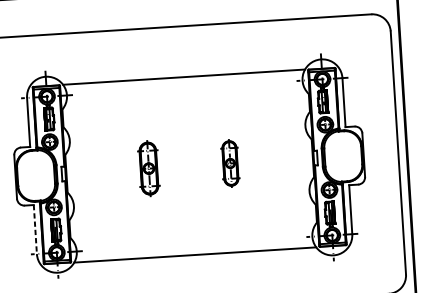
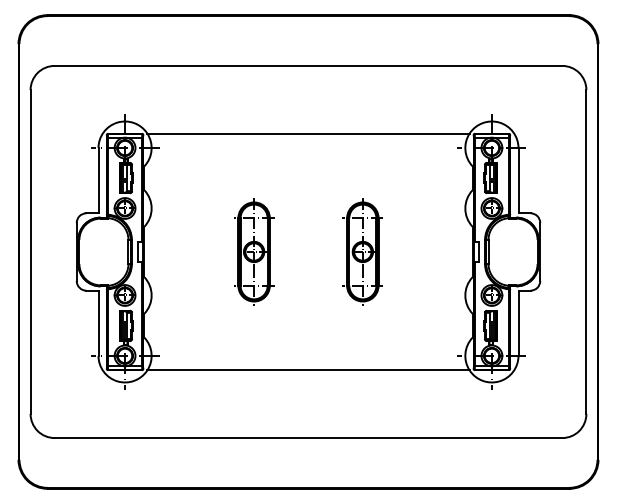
part: (230, 163) -> (362, 251), size x1.67
part: (149, 168) -> (254, 251), size x1.43
line: (35, 229) -> (98, 323), dashed -> solid

